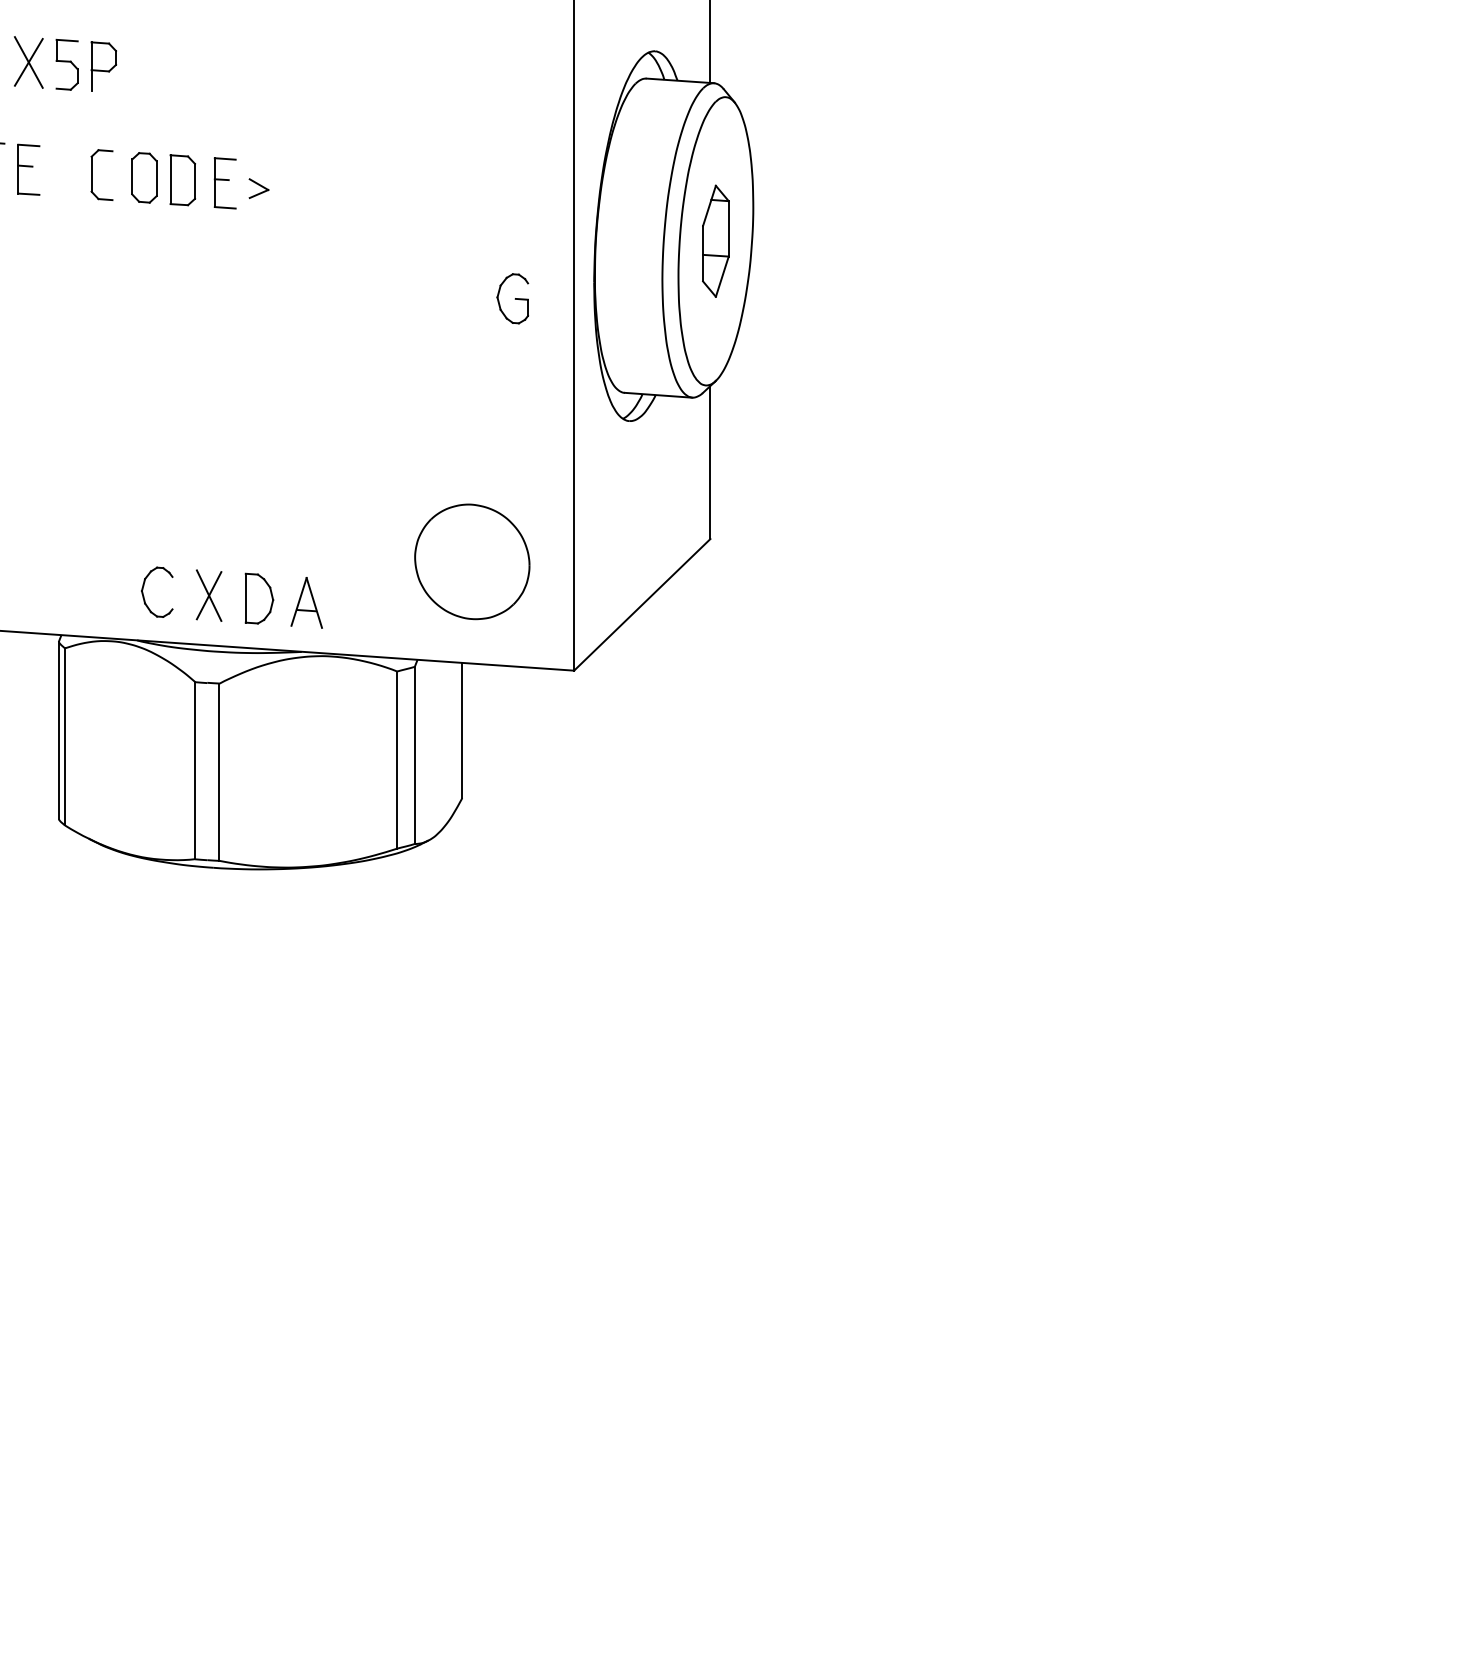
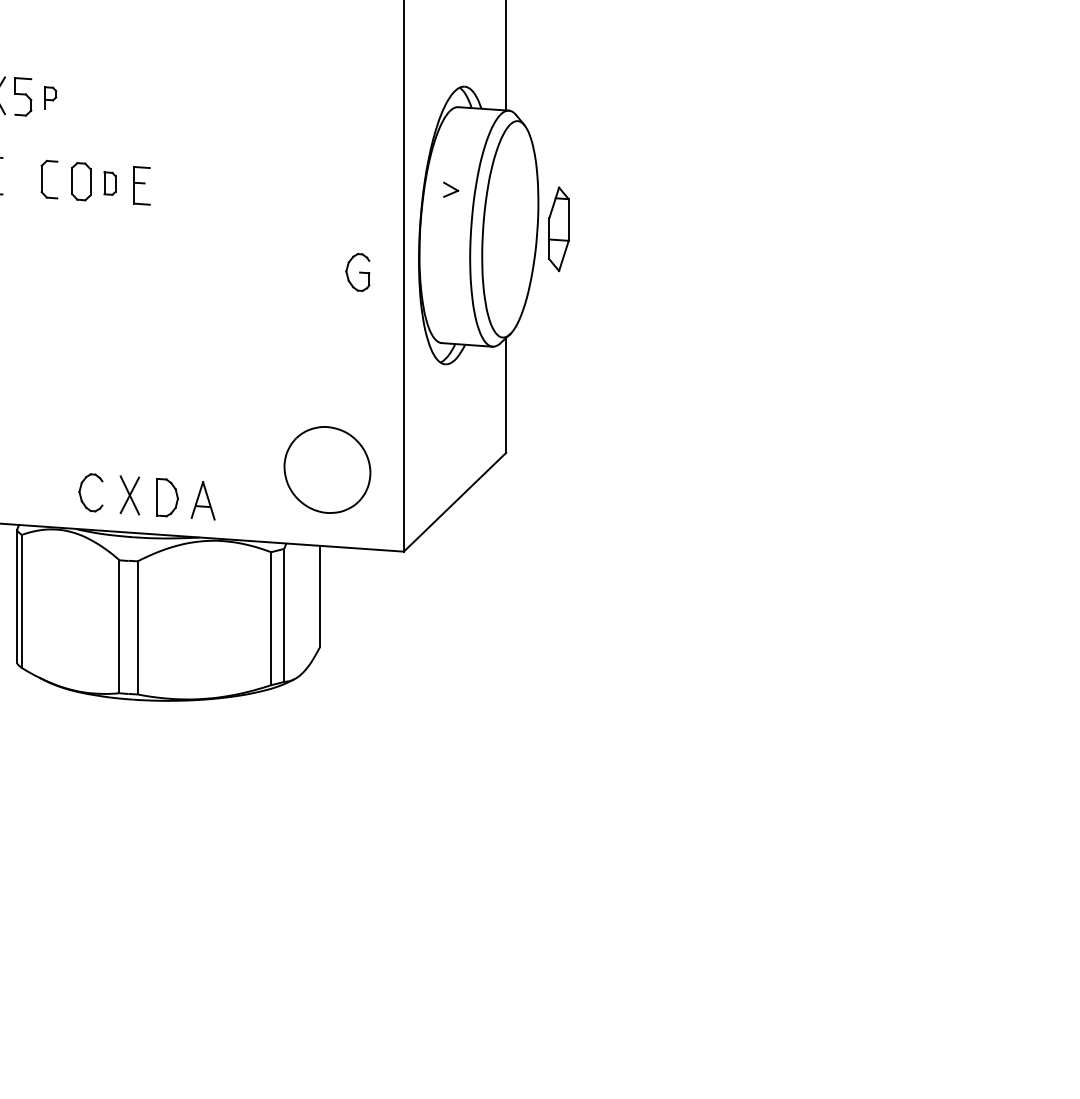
part: (103, 66) -> (50, 98), size x0.6
part: (182, 180) -> (109, 183), size x0.6
part: (258, 188) -> (450, 189), moved
part: (715, 240) -> (558, 228), moved

